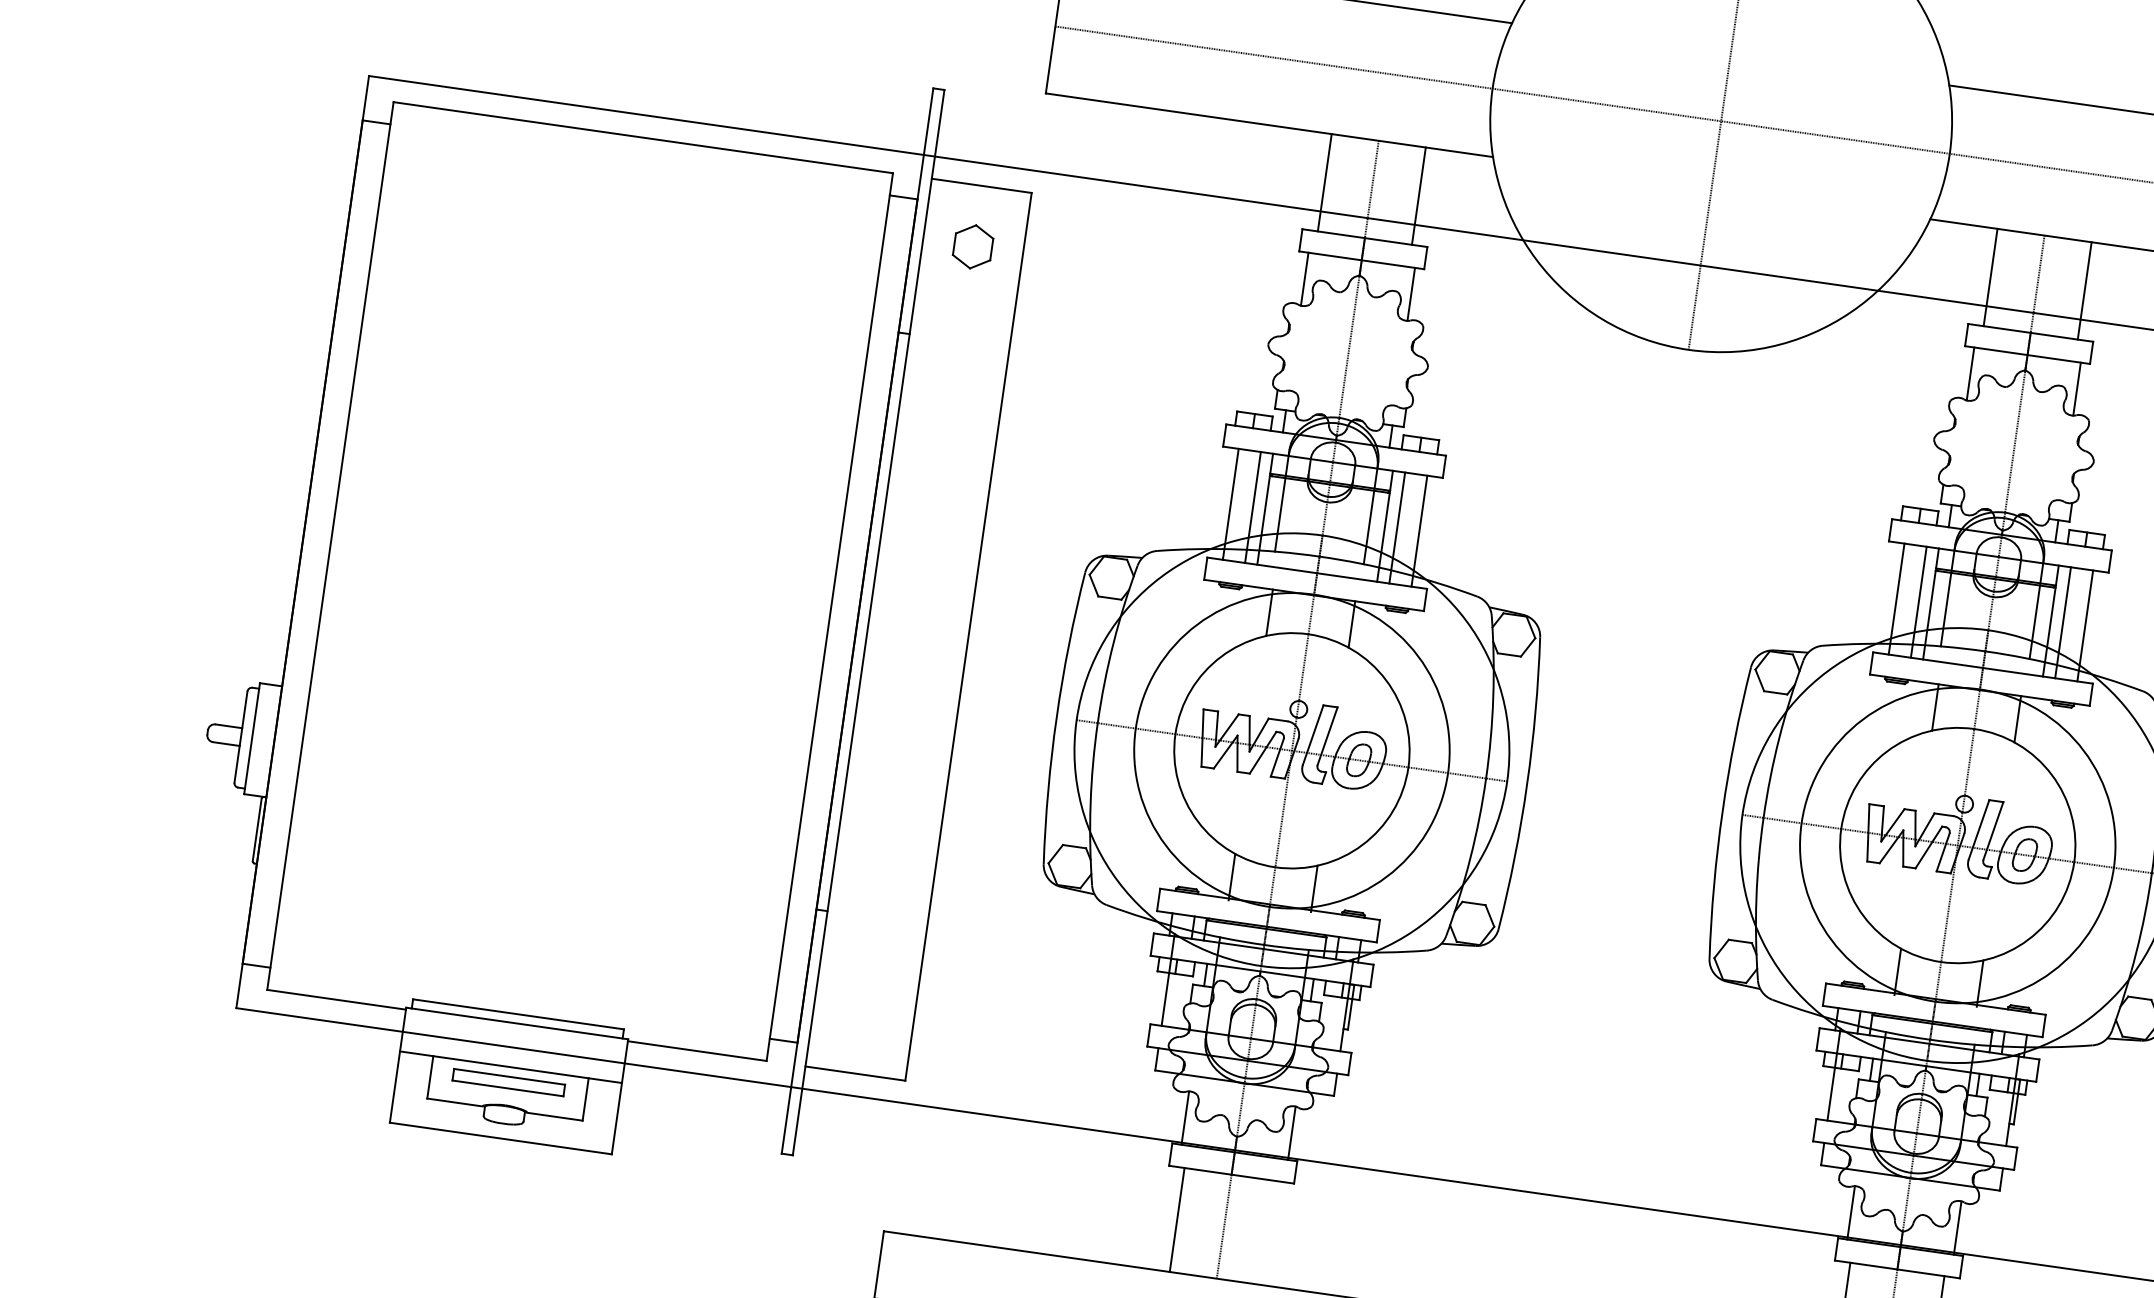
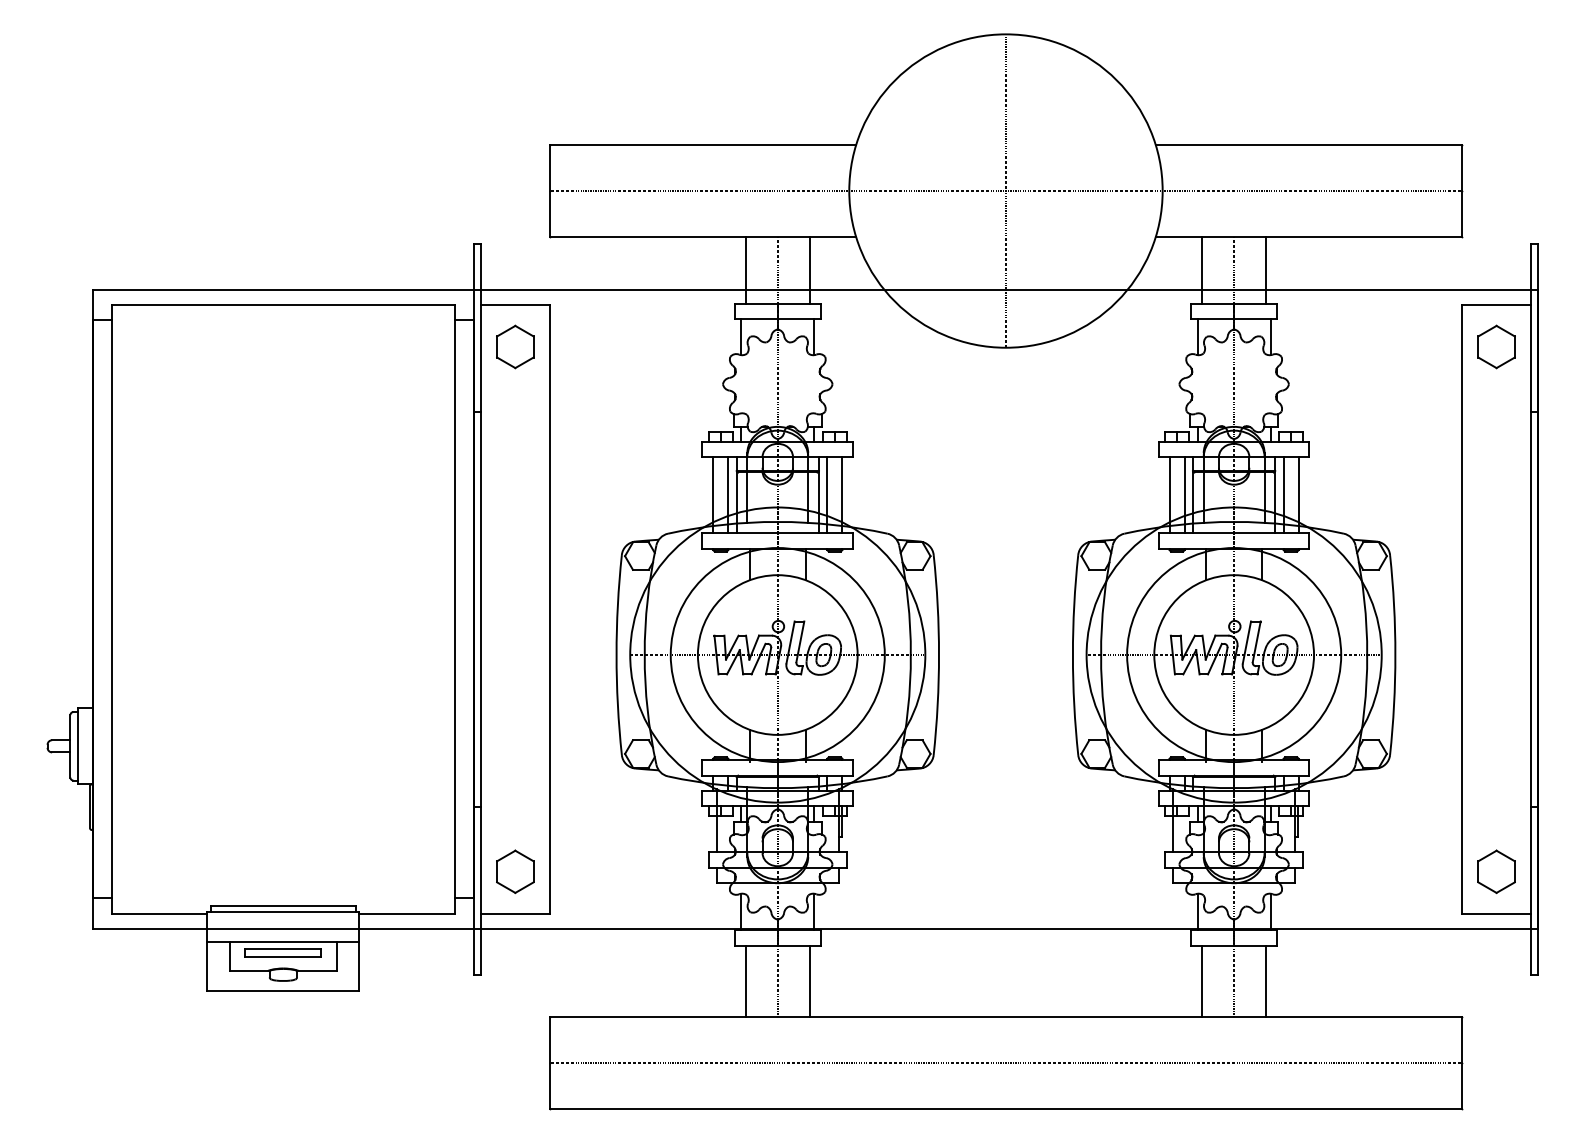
part: (973, 246) -> (515, 346), size x1.43
part: (864, 1012) -> (515, 871), added
line: (1272, 1232) -> (810, 980), added

